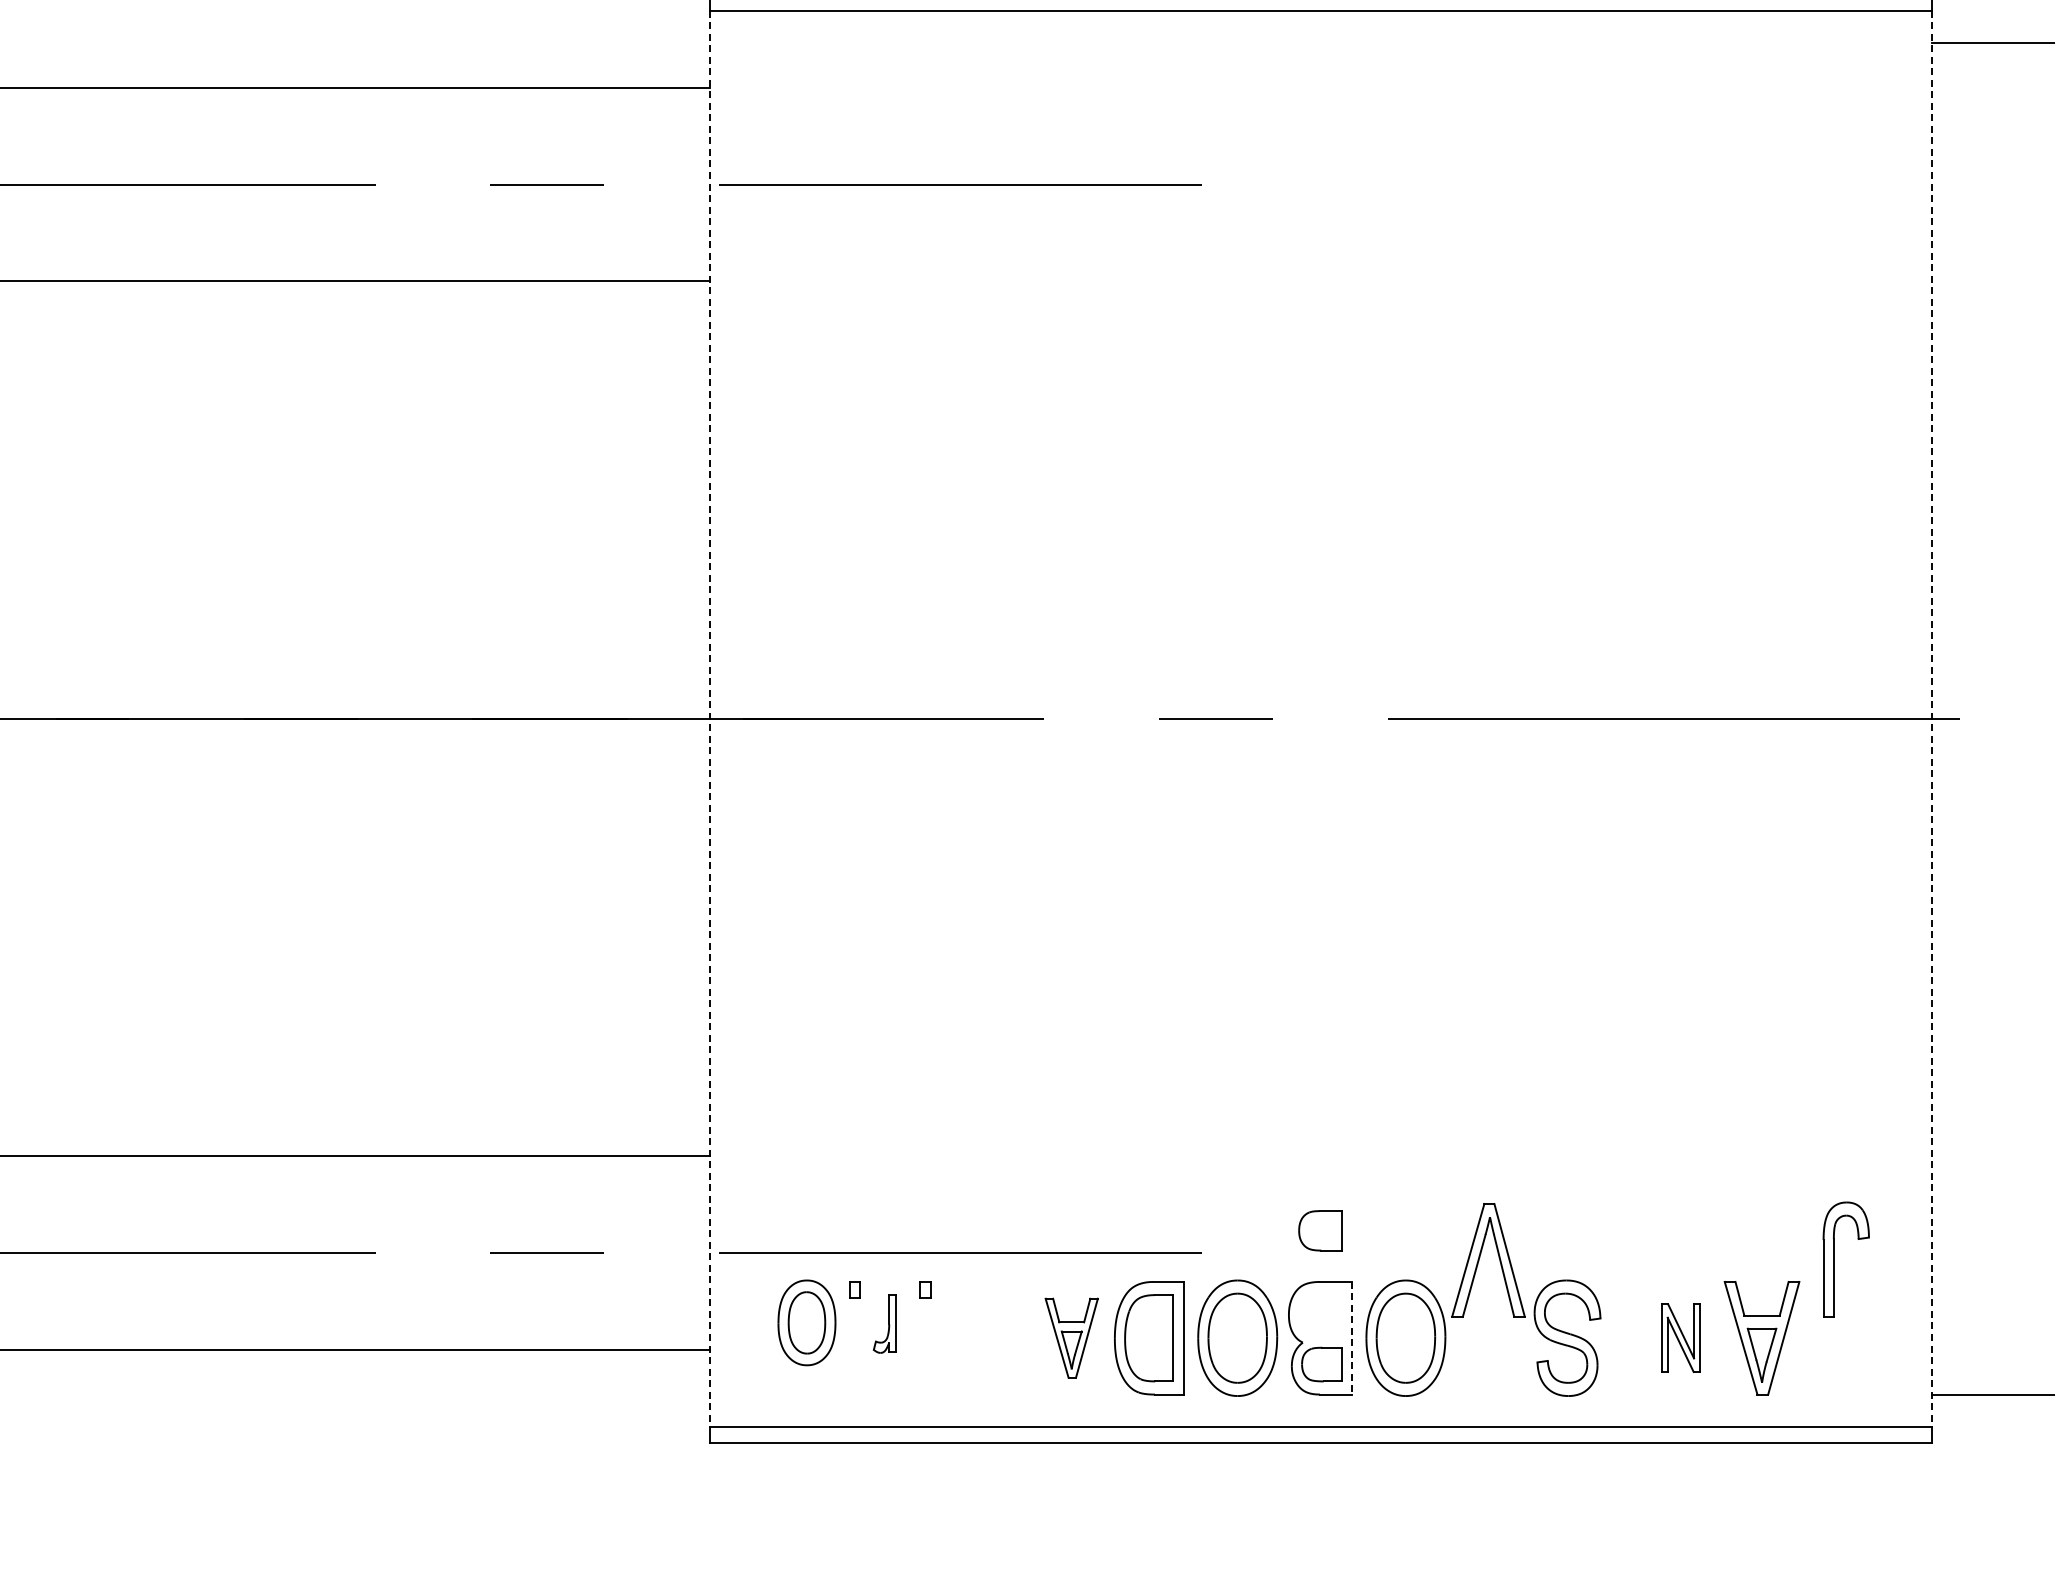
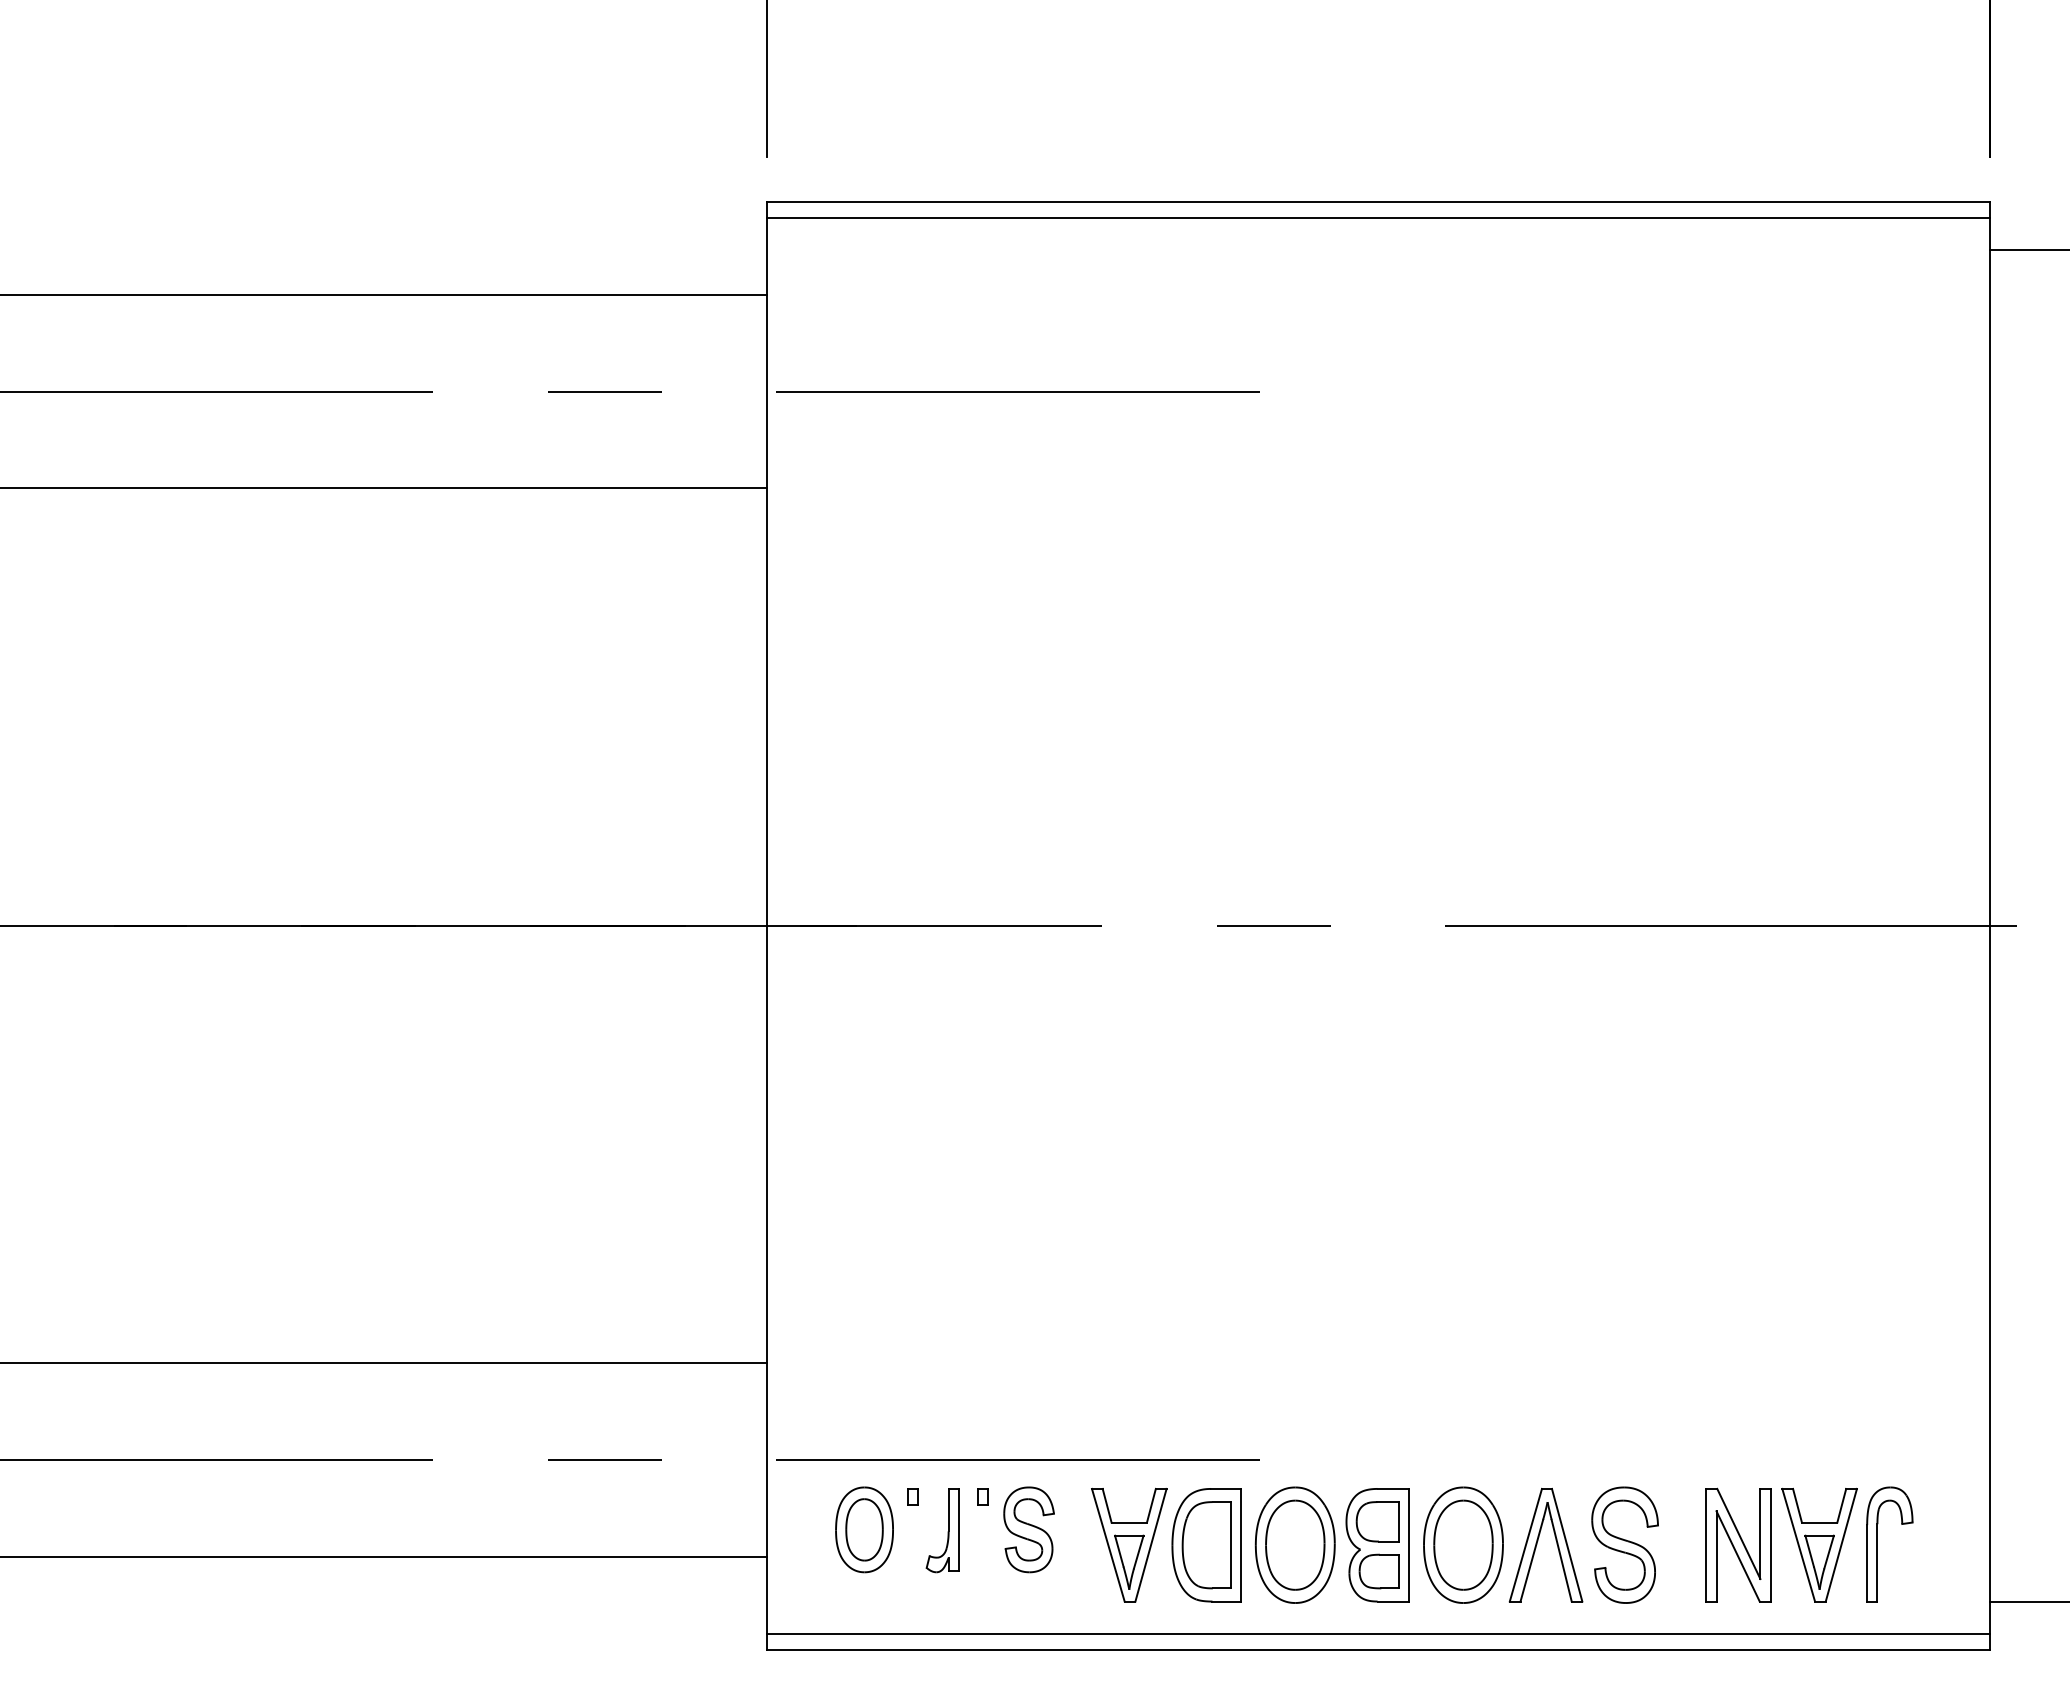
line: (709, 718) -> (767, 925), dashed -> solid
line: (1932, 718) -> (1990, 925), dashed -> solid
part: (1319, 1230) -> (1377, 1521), moved
part: (1480, 1256) -> (1538, 1541), moved
part: (1833, 1259) -> (1877, 1544), moved
part: (970, 1322) -> (1028, 1529), added
part: (884, 1323) -> (942, 1530), size x1.43
part: (1071, 1337) -> (1129, 1544), size x1.43
part: (1680, 1337) -> (1738, 1544), size x1.67
line: (1351, 1338) -> (1409, 1545), dashed -> solid

